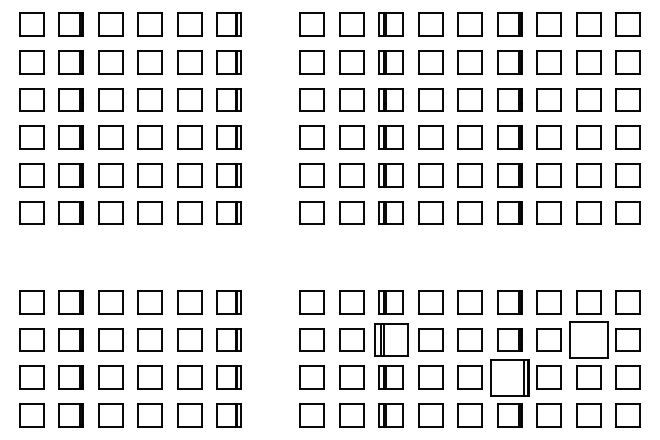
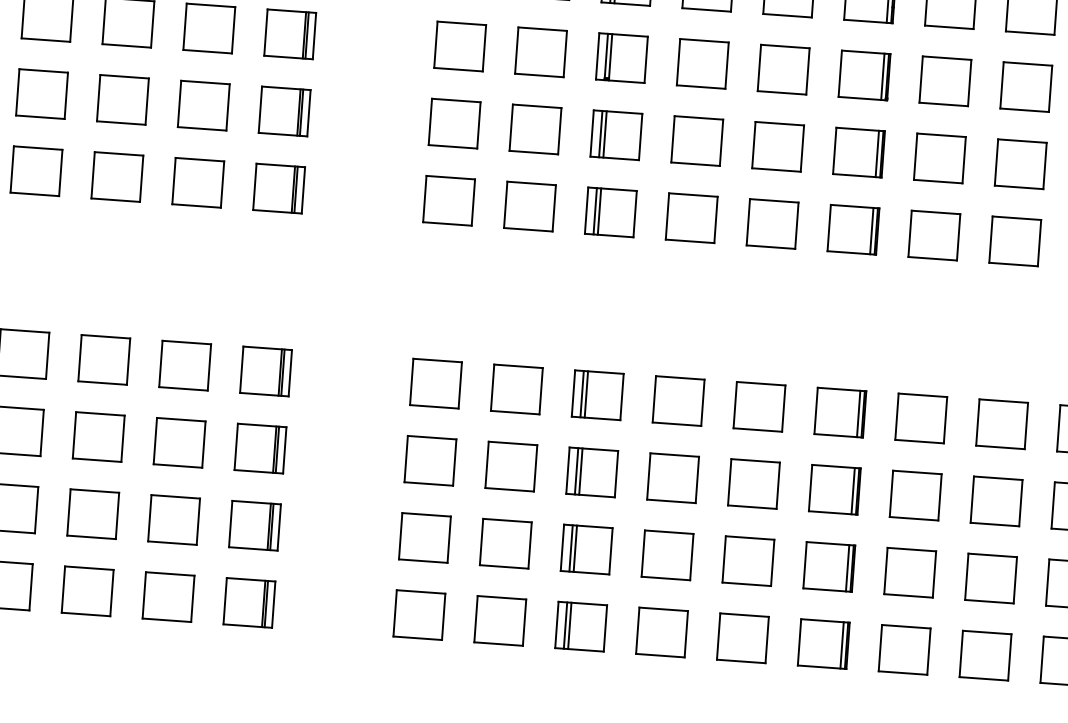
part: (390, 339) -> (590, 471), size x0.71
part: (588, 339) -> (996, 500), size x0.62
part: (509, 377) -> (828, 566), size x0.62

